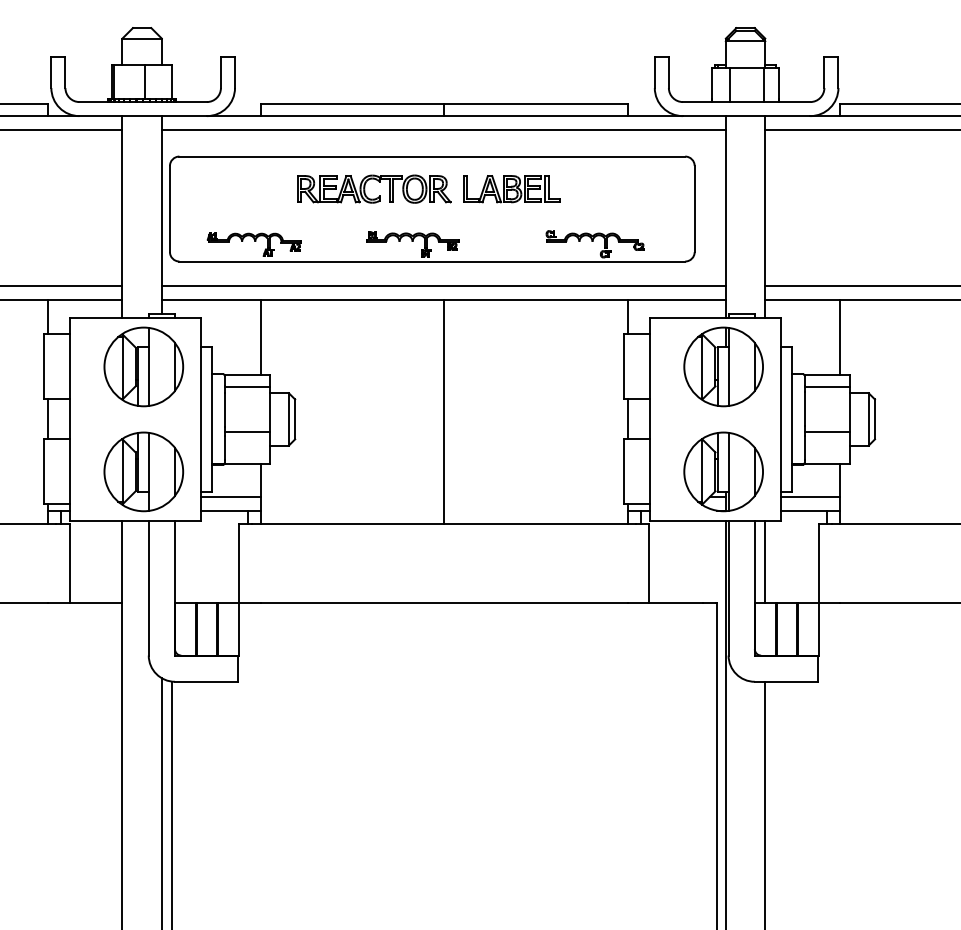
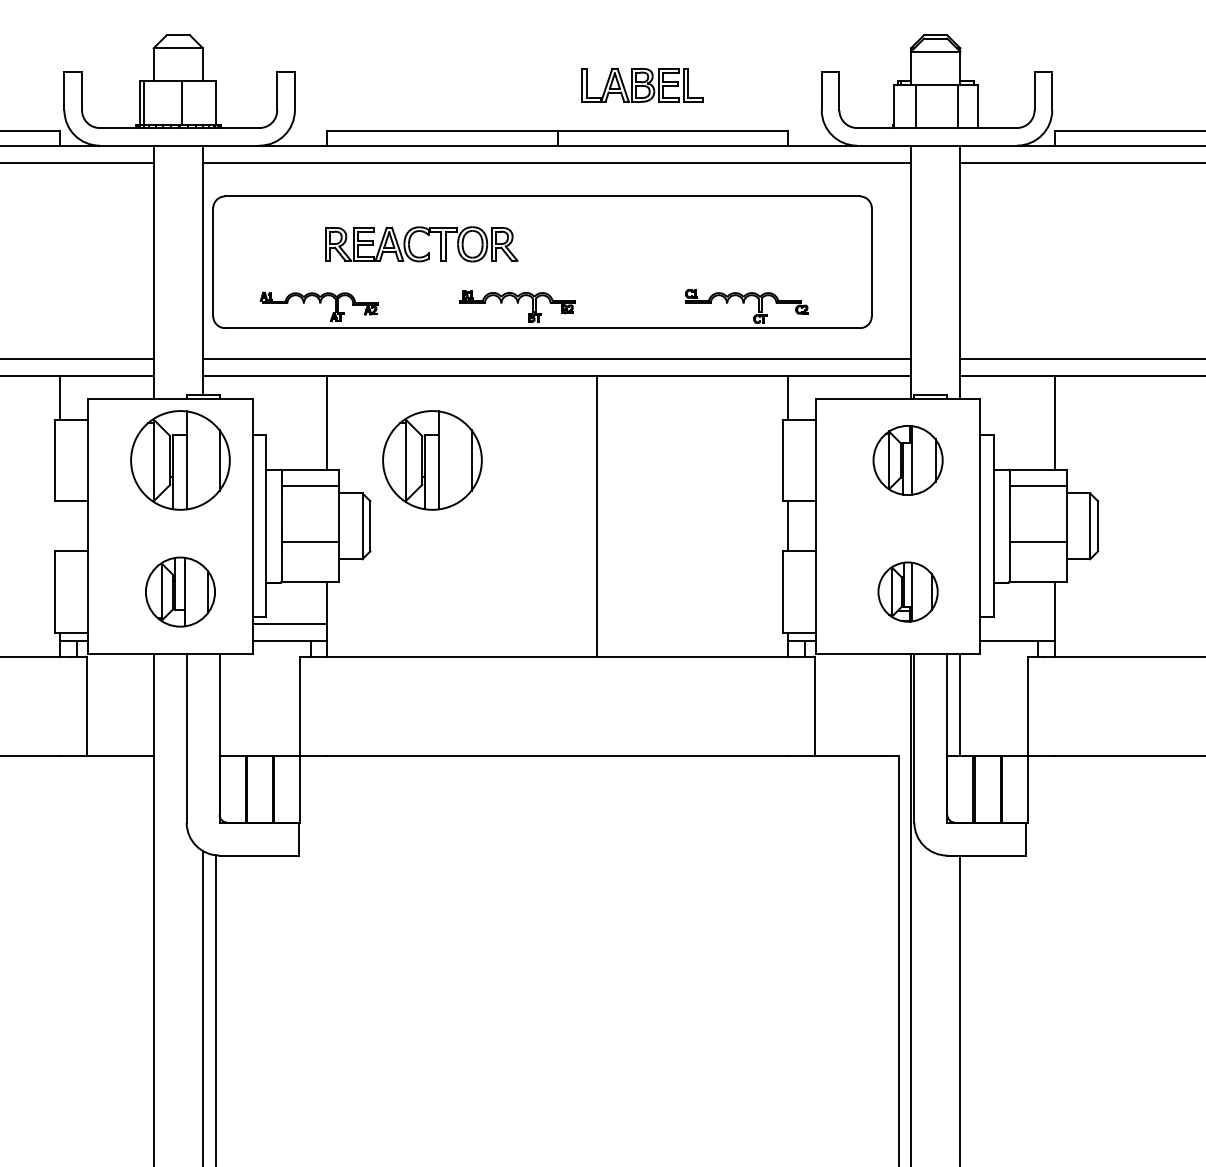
part: (511, 189) -> (642, 85), moved
part: (379, 195) -> (428, 252), moved
part: (344, 366) -> (432, 460), added
part: (723, 366) -> (907, 460), size x0.7
line: (444, 411) -> (596, 516), moved
line: (48, 419) -> (60, 526), removed
part: (143, 471) -> (180, 591), size x0.7
part: (723, 471) -> (907, 591), size x0.6
line: (810, 496) -> (1017, 623), removed

